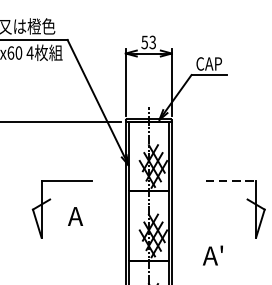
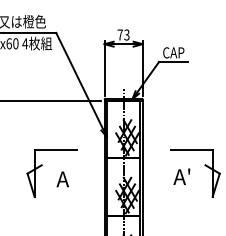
text: (143, 41) -> (119, 34), 53 -> 73
line: (230, 180) -> (191, 149), dashed -> solid
text: (212, 255) -> (181, 176), moved

